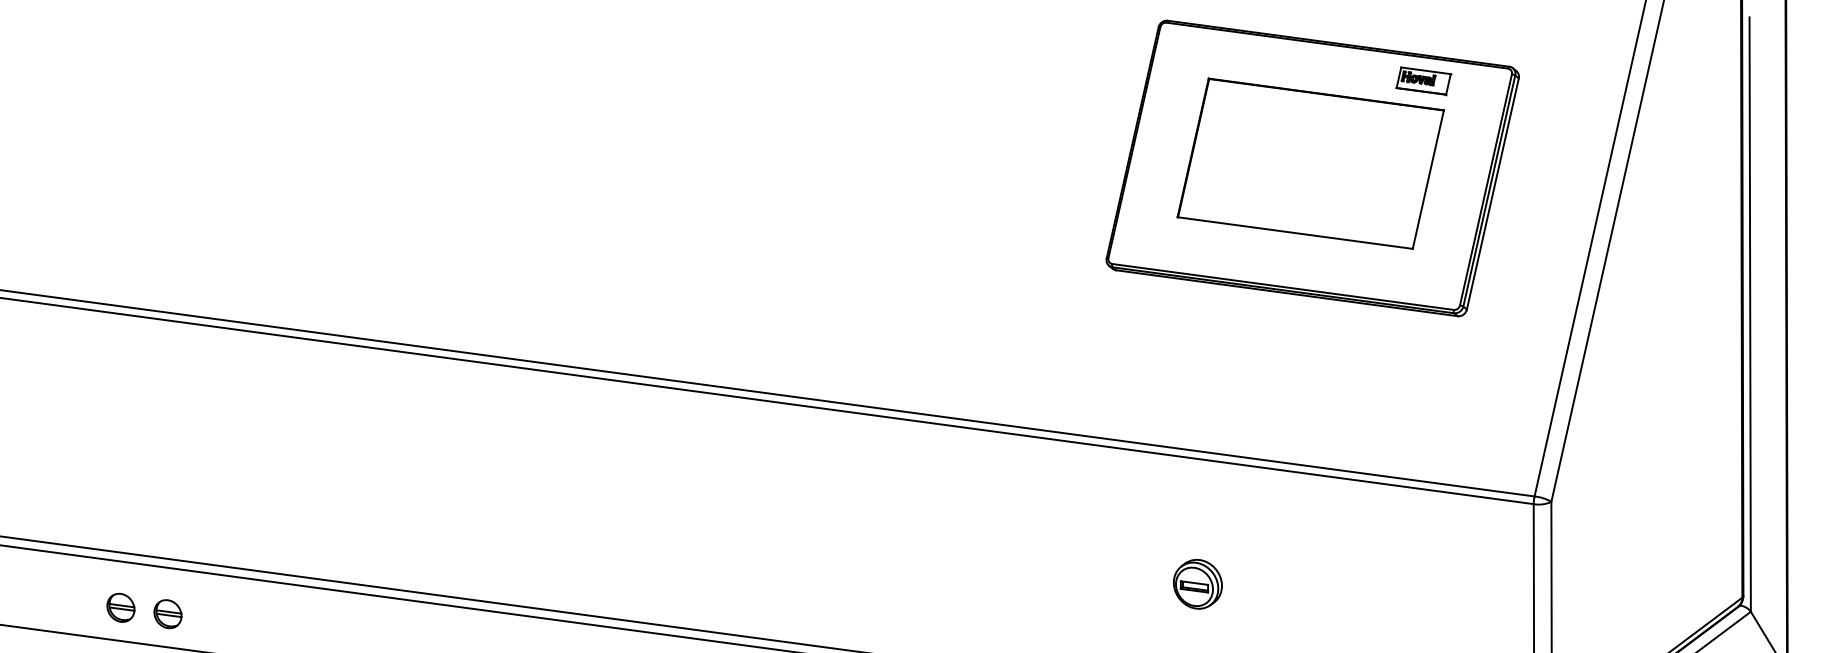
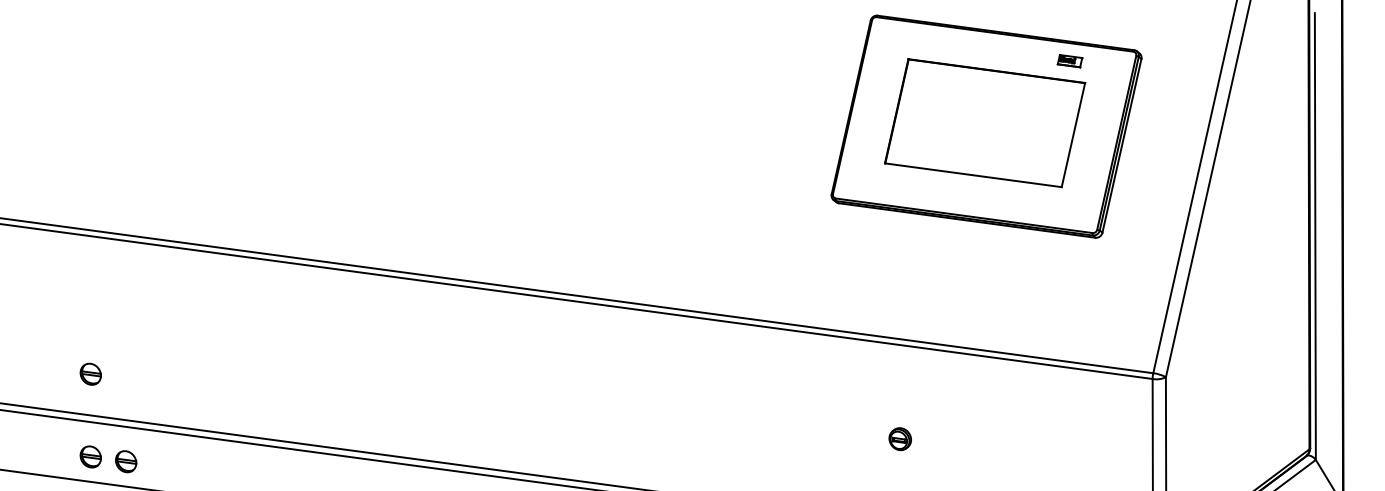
part: (1423, 81) -> (1069, 61), size x0.6
part: (120, 497) -> (90, 374), added
part: (1197, 583) -> (899, 438), size x0.6

